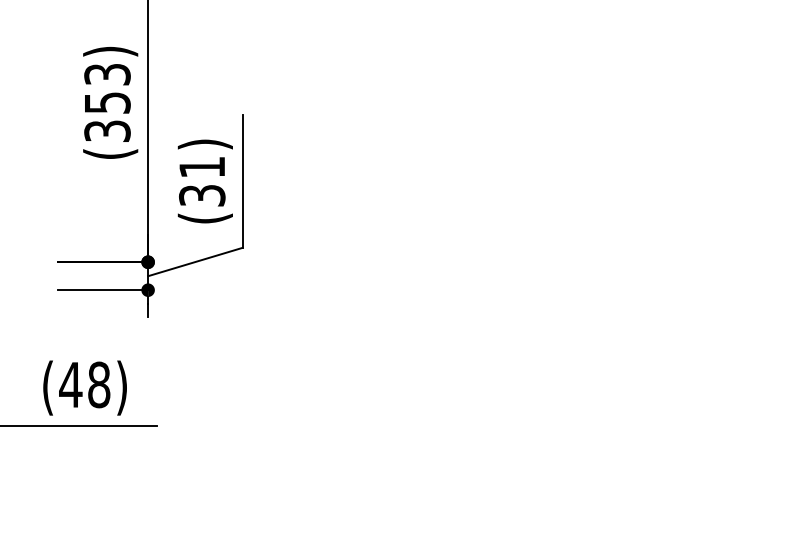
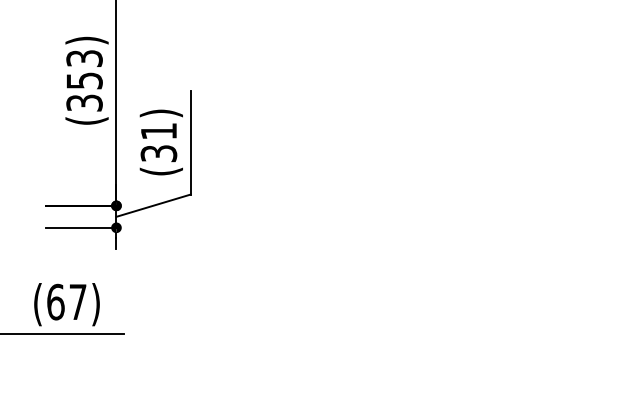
text: (84, 384) -> (66, 301), (48) -> (67)

